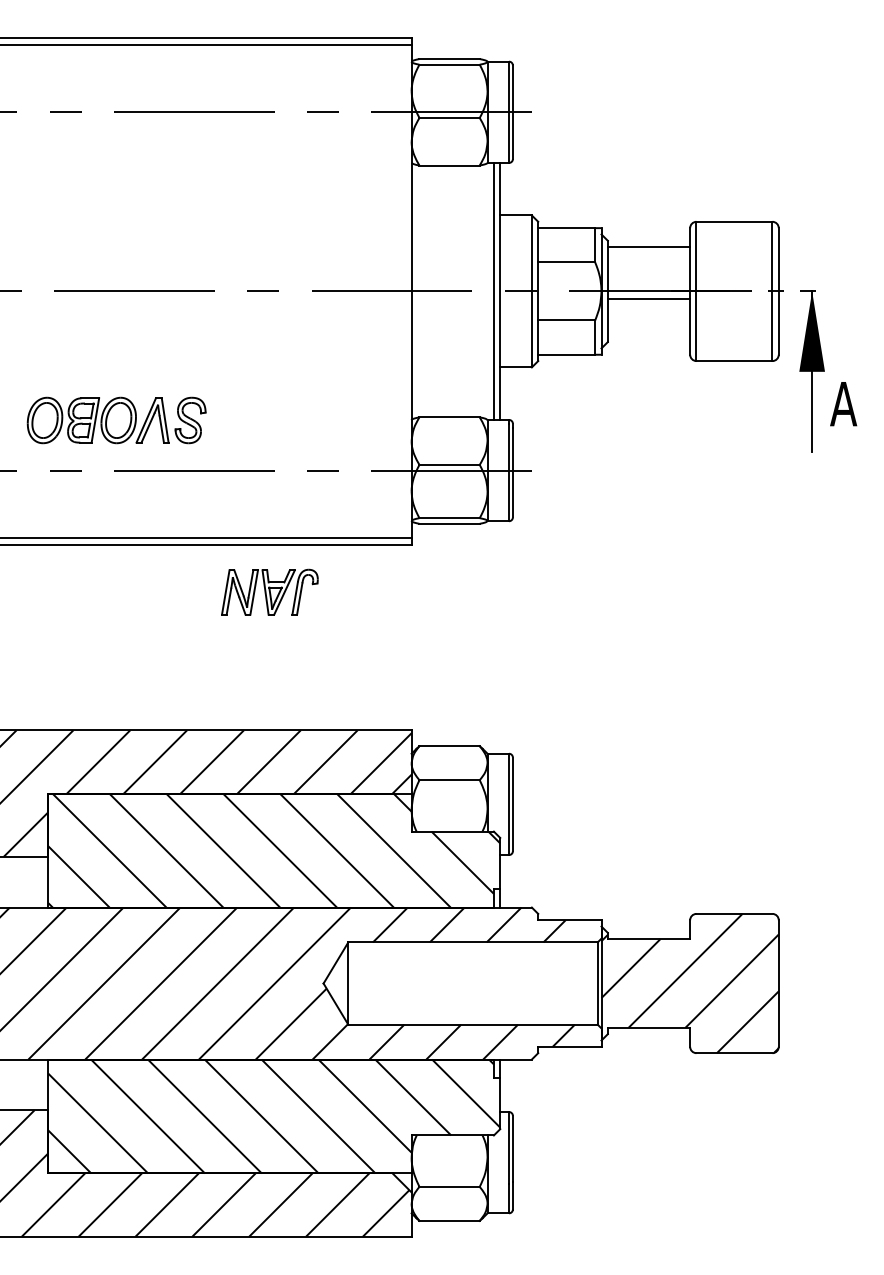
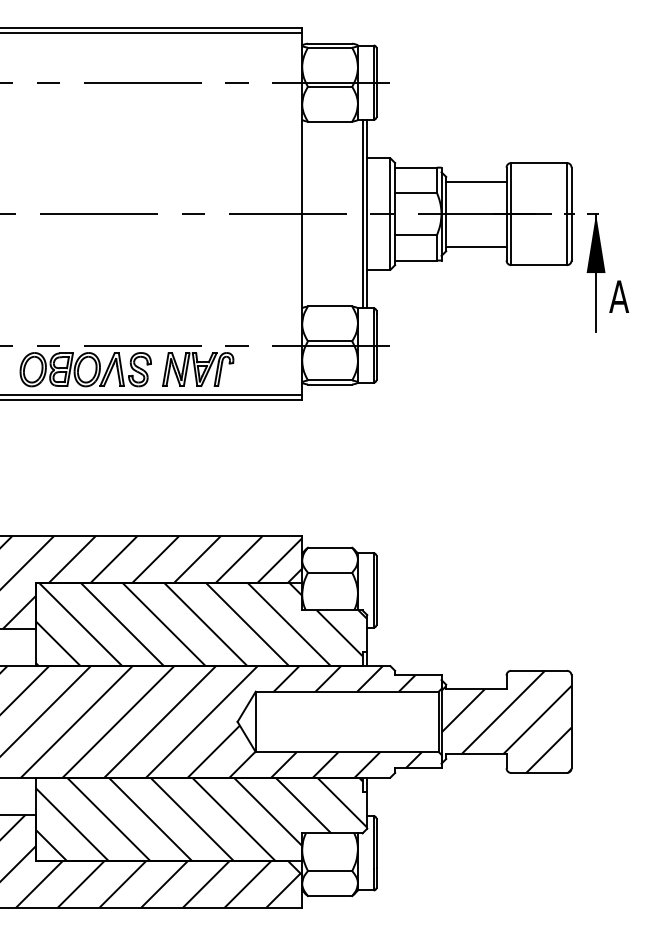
line: (648, 298) -> (476, 246), moved
part: (116, 420) -> (85, 369), moved
part: (269, 591) -> (197, 368), moved

